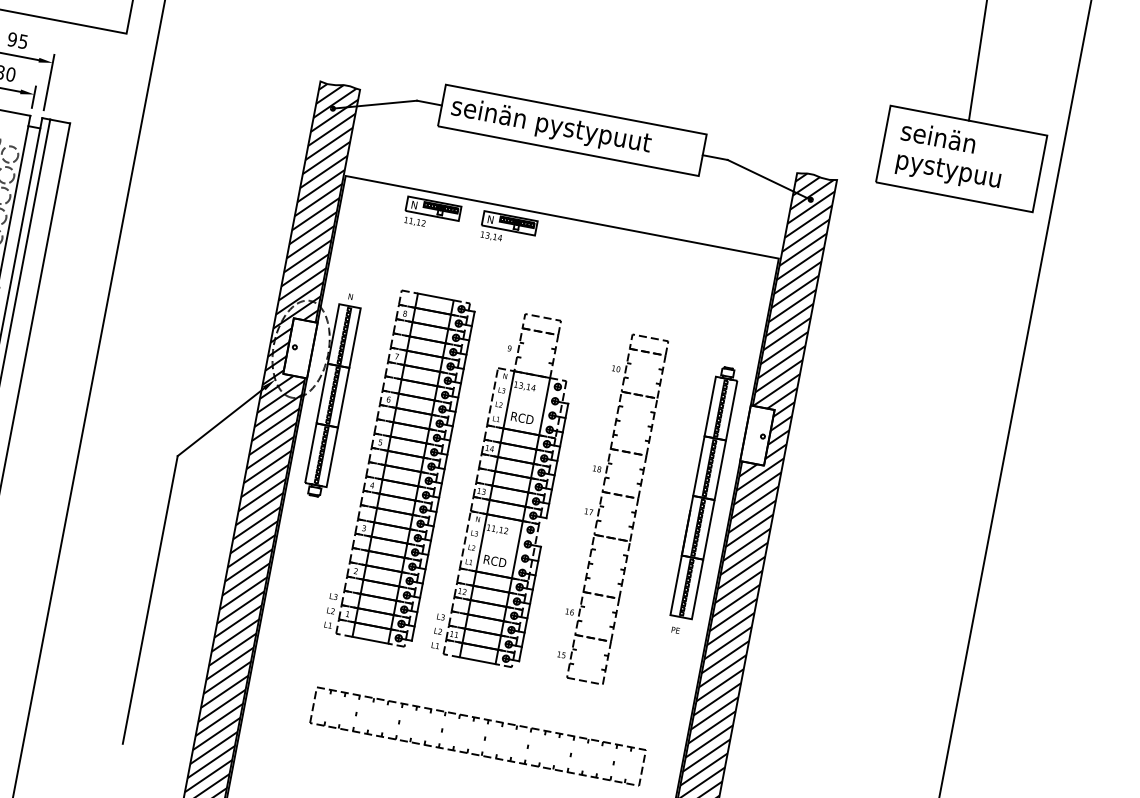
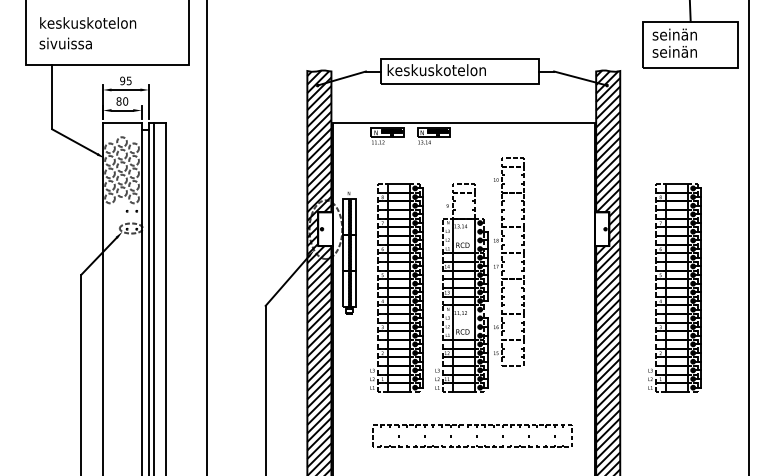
text: (551, 126) -> (447, 71), seinän pystypuut -> keskuskotelon
text: (947, 169) -> (683, 52), pystypuu -> seinän
part: (703, 499) -> (577, 272), removed
part: (612, 507) -> (509, 261), moved
part: (858, 554) -> (674, 287), added

